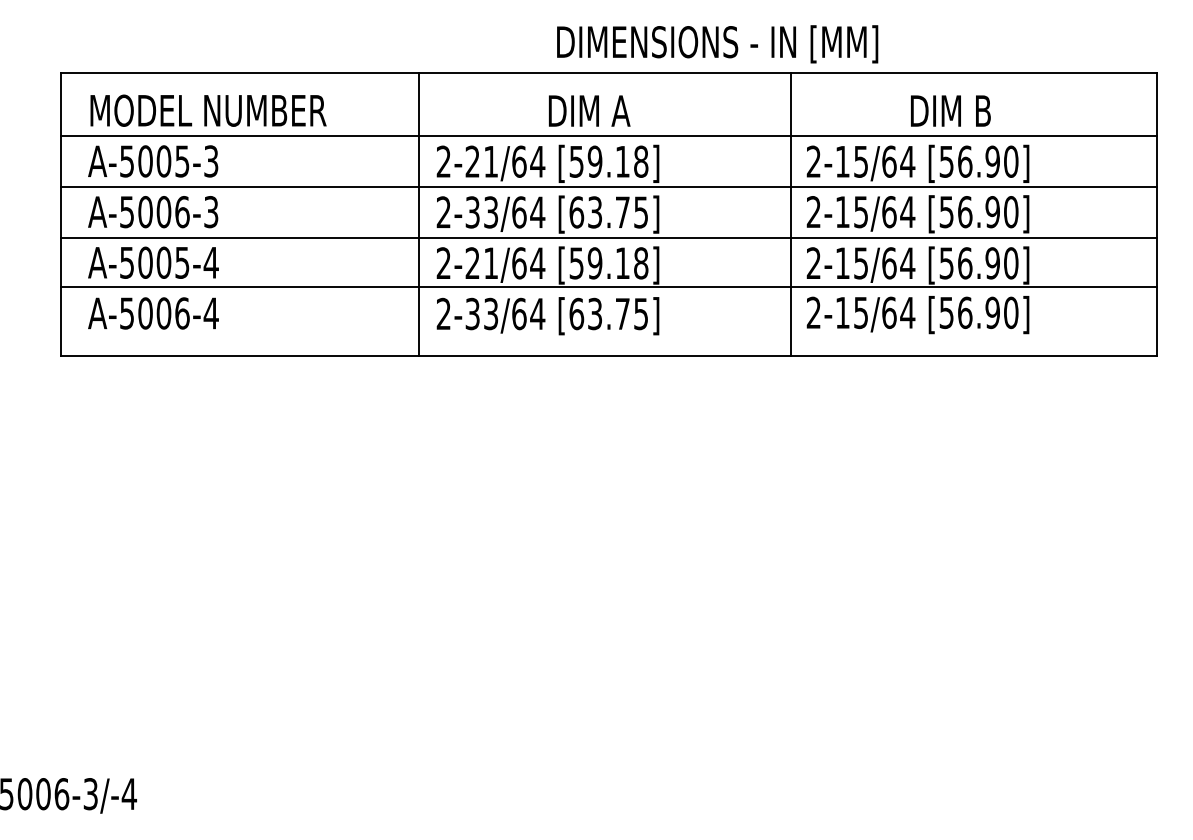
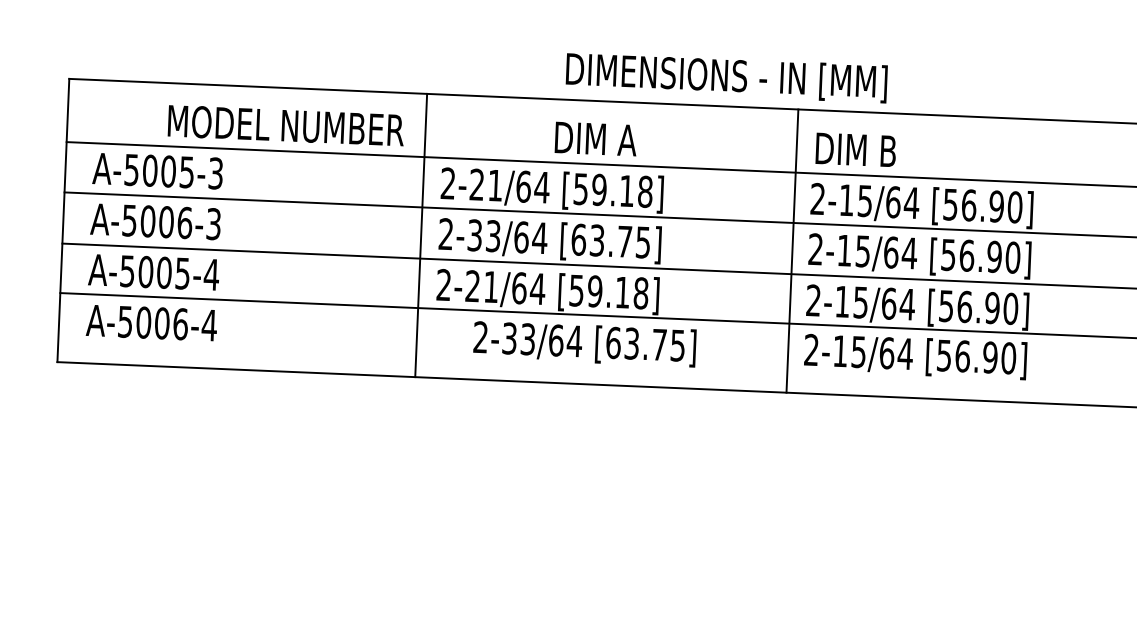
text: (208, 110) -> (286, 125), moved
text: (950, 110) -> (855, 149), moved
text: (547, 316) -> (584, 344), moved

